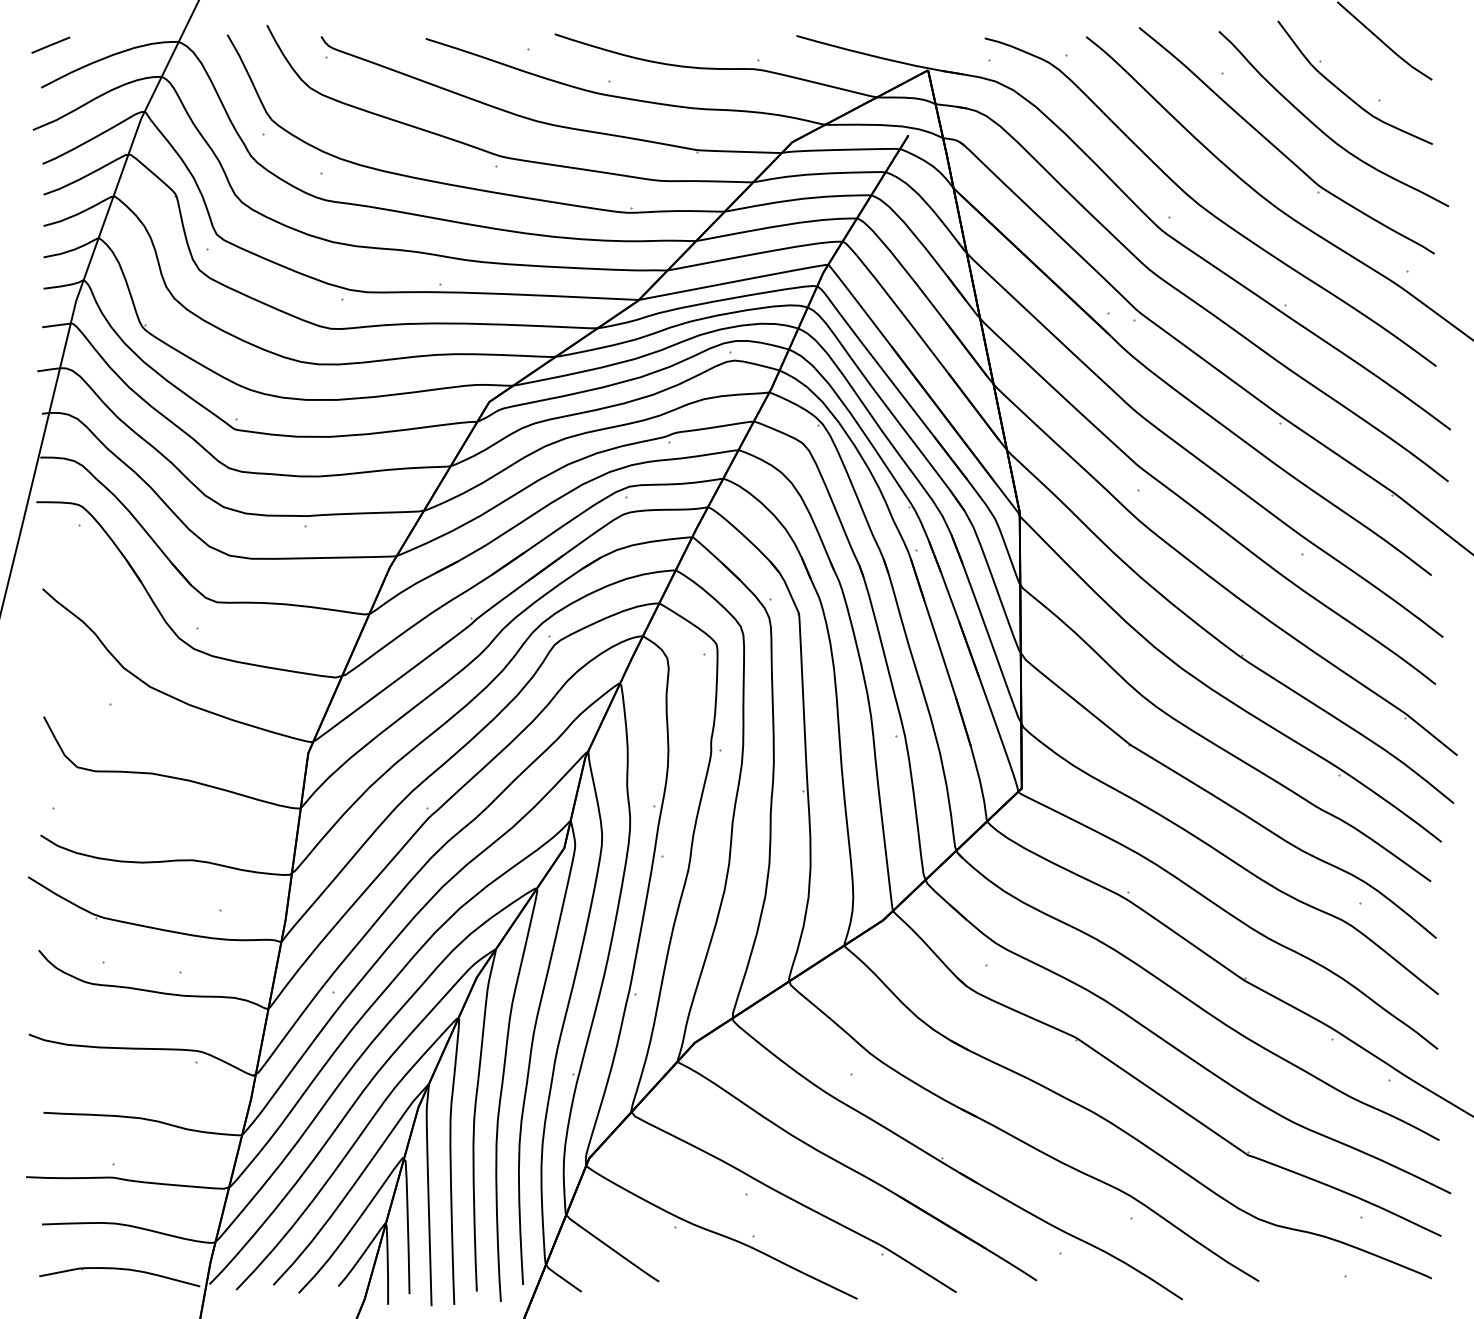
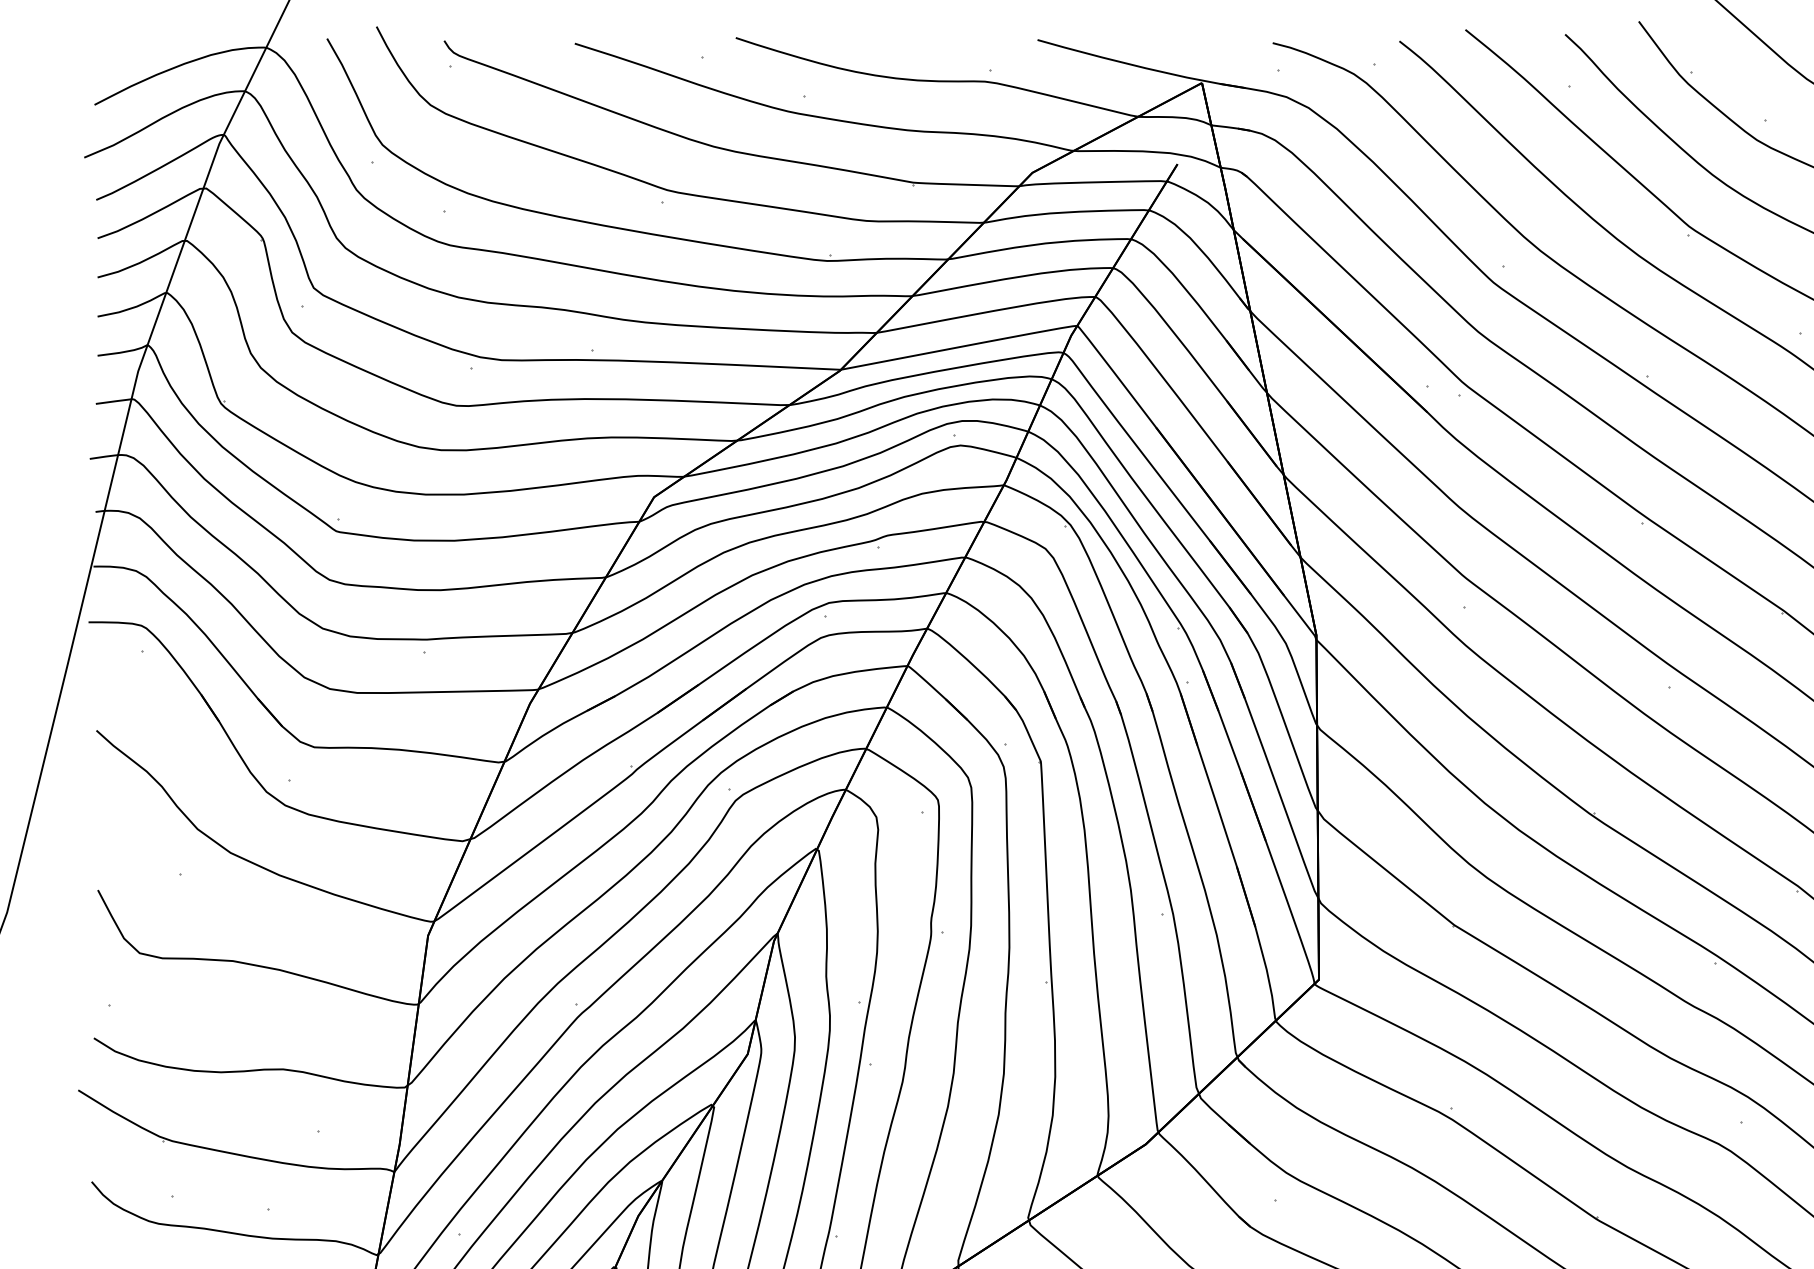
line: (50, 44) -> (106, 50), removed

